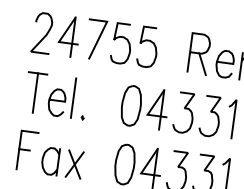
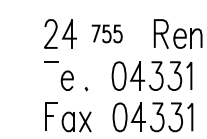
part: (121, 42) -> (106, 33), size x0.6
line: (35, 93) -> (51, 76), removed
line: (73, 98) -> (78, 76), removed

